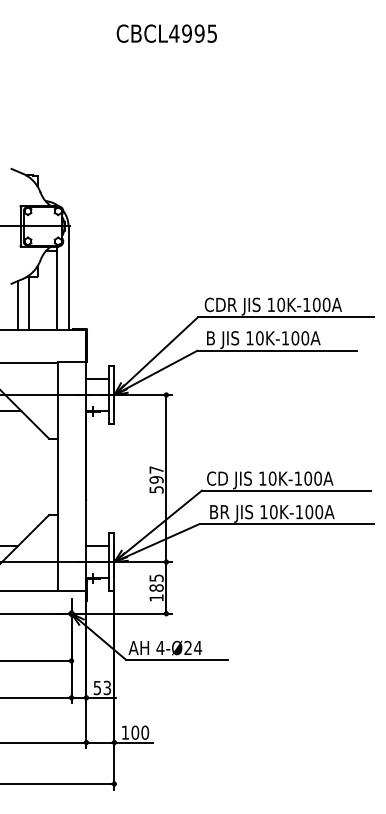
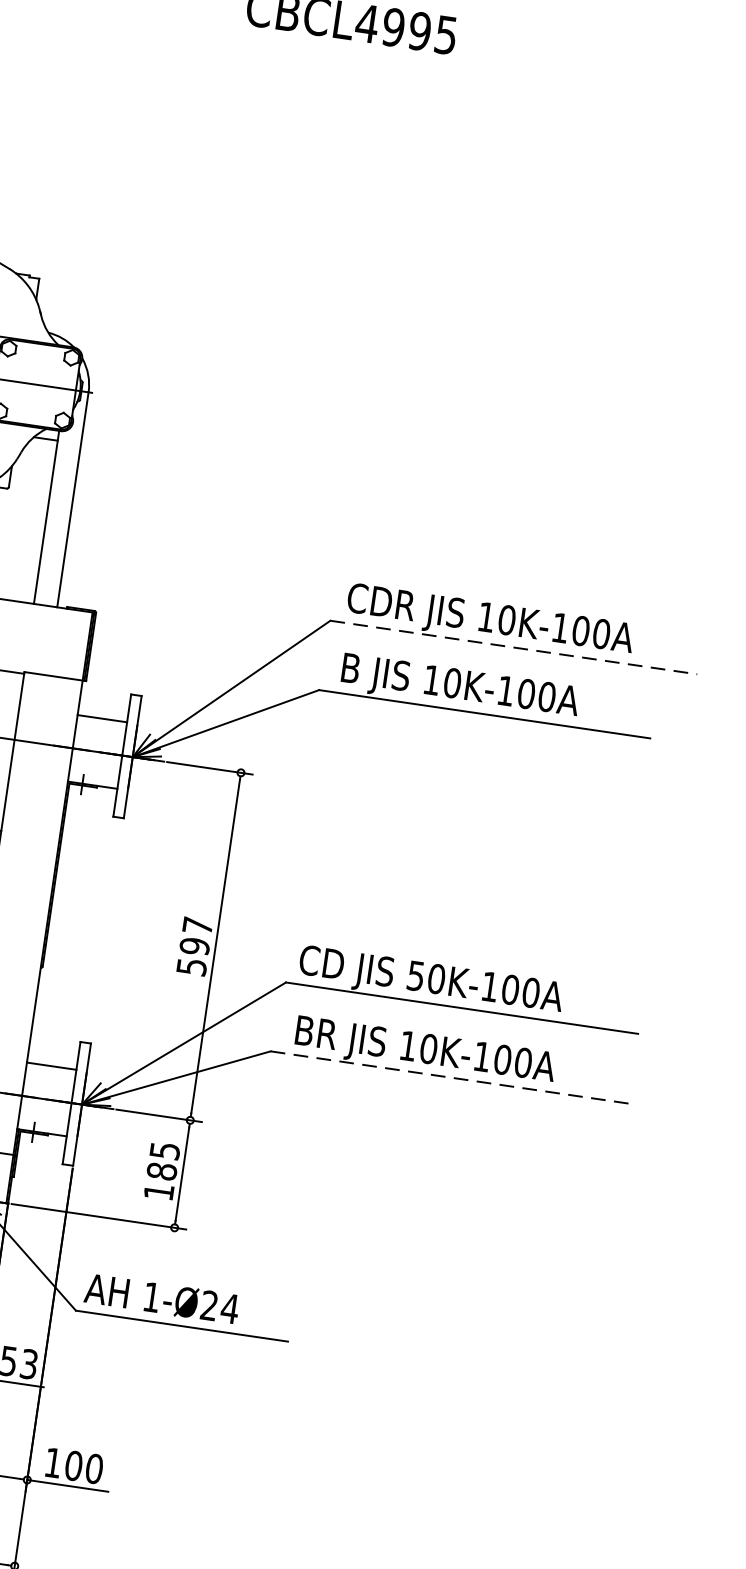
line: (286, 317) -> (514, 648), solid -> dashed
text: (262, 478) -> (415, 975), 10K-100A -> 50K-100A
line: (287, 524) -> (453, 1078), solid -> dashed
text: (160, 647) -> (152, 1296), 4-Ø24 -> 1-Ø24

